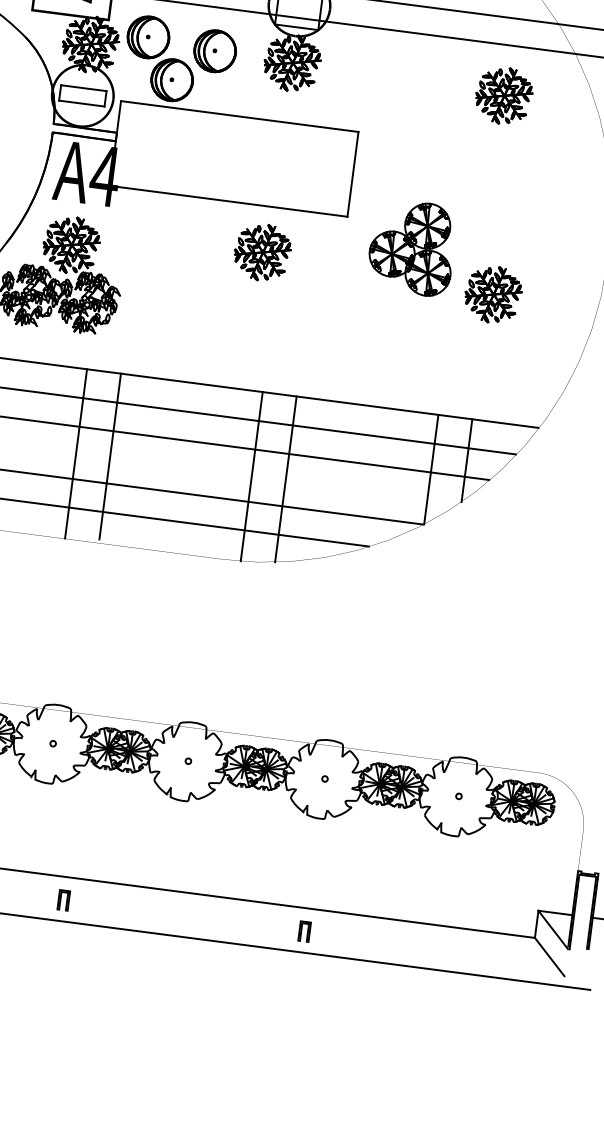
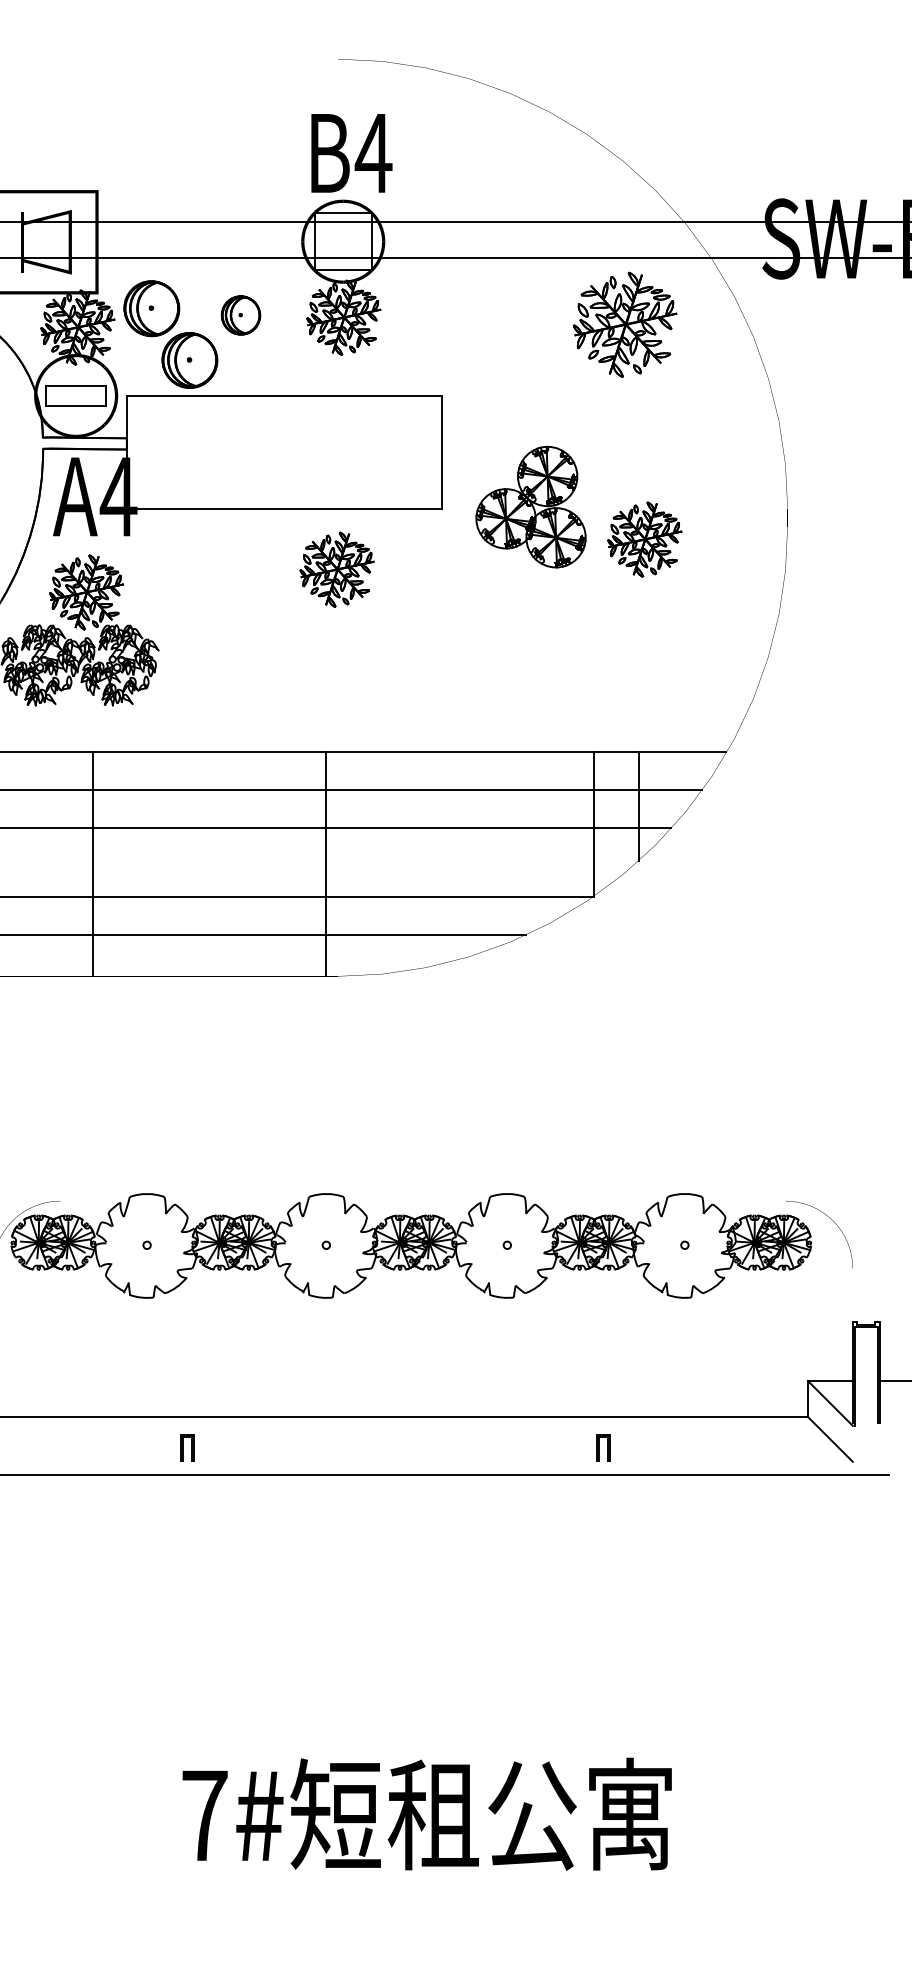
part: (214, 51) -> (240, 315), size x0.7
part: (503, 95) -> (624, 324), size x1.4
part: (411, 247) -> (530, 506), moved
part: (493, 294) -> (644, 539), moved
line: (75, 453) -> (92, 863), moved
line: (109, 456) -> (172, 861), removed
line: (251, 476) -> (325, 863), moved
line: (285, 479) -> (405, 861), removed
part: (304, 931) -> (603, 1447), moved

